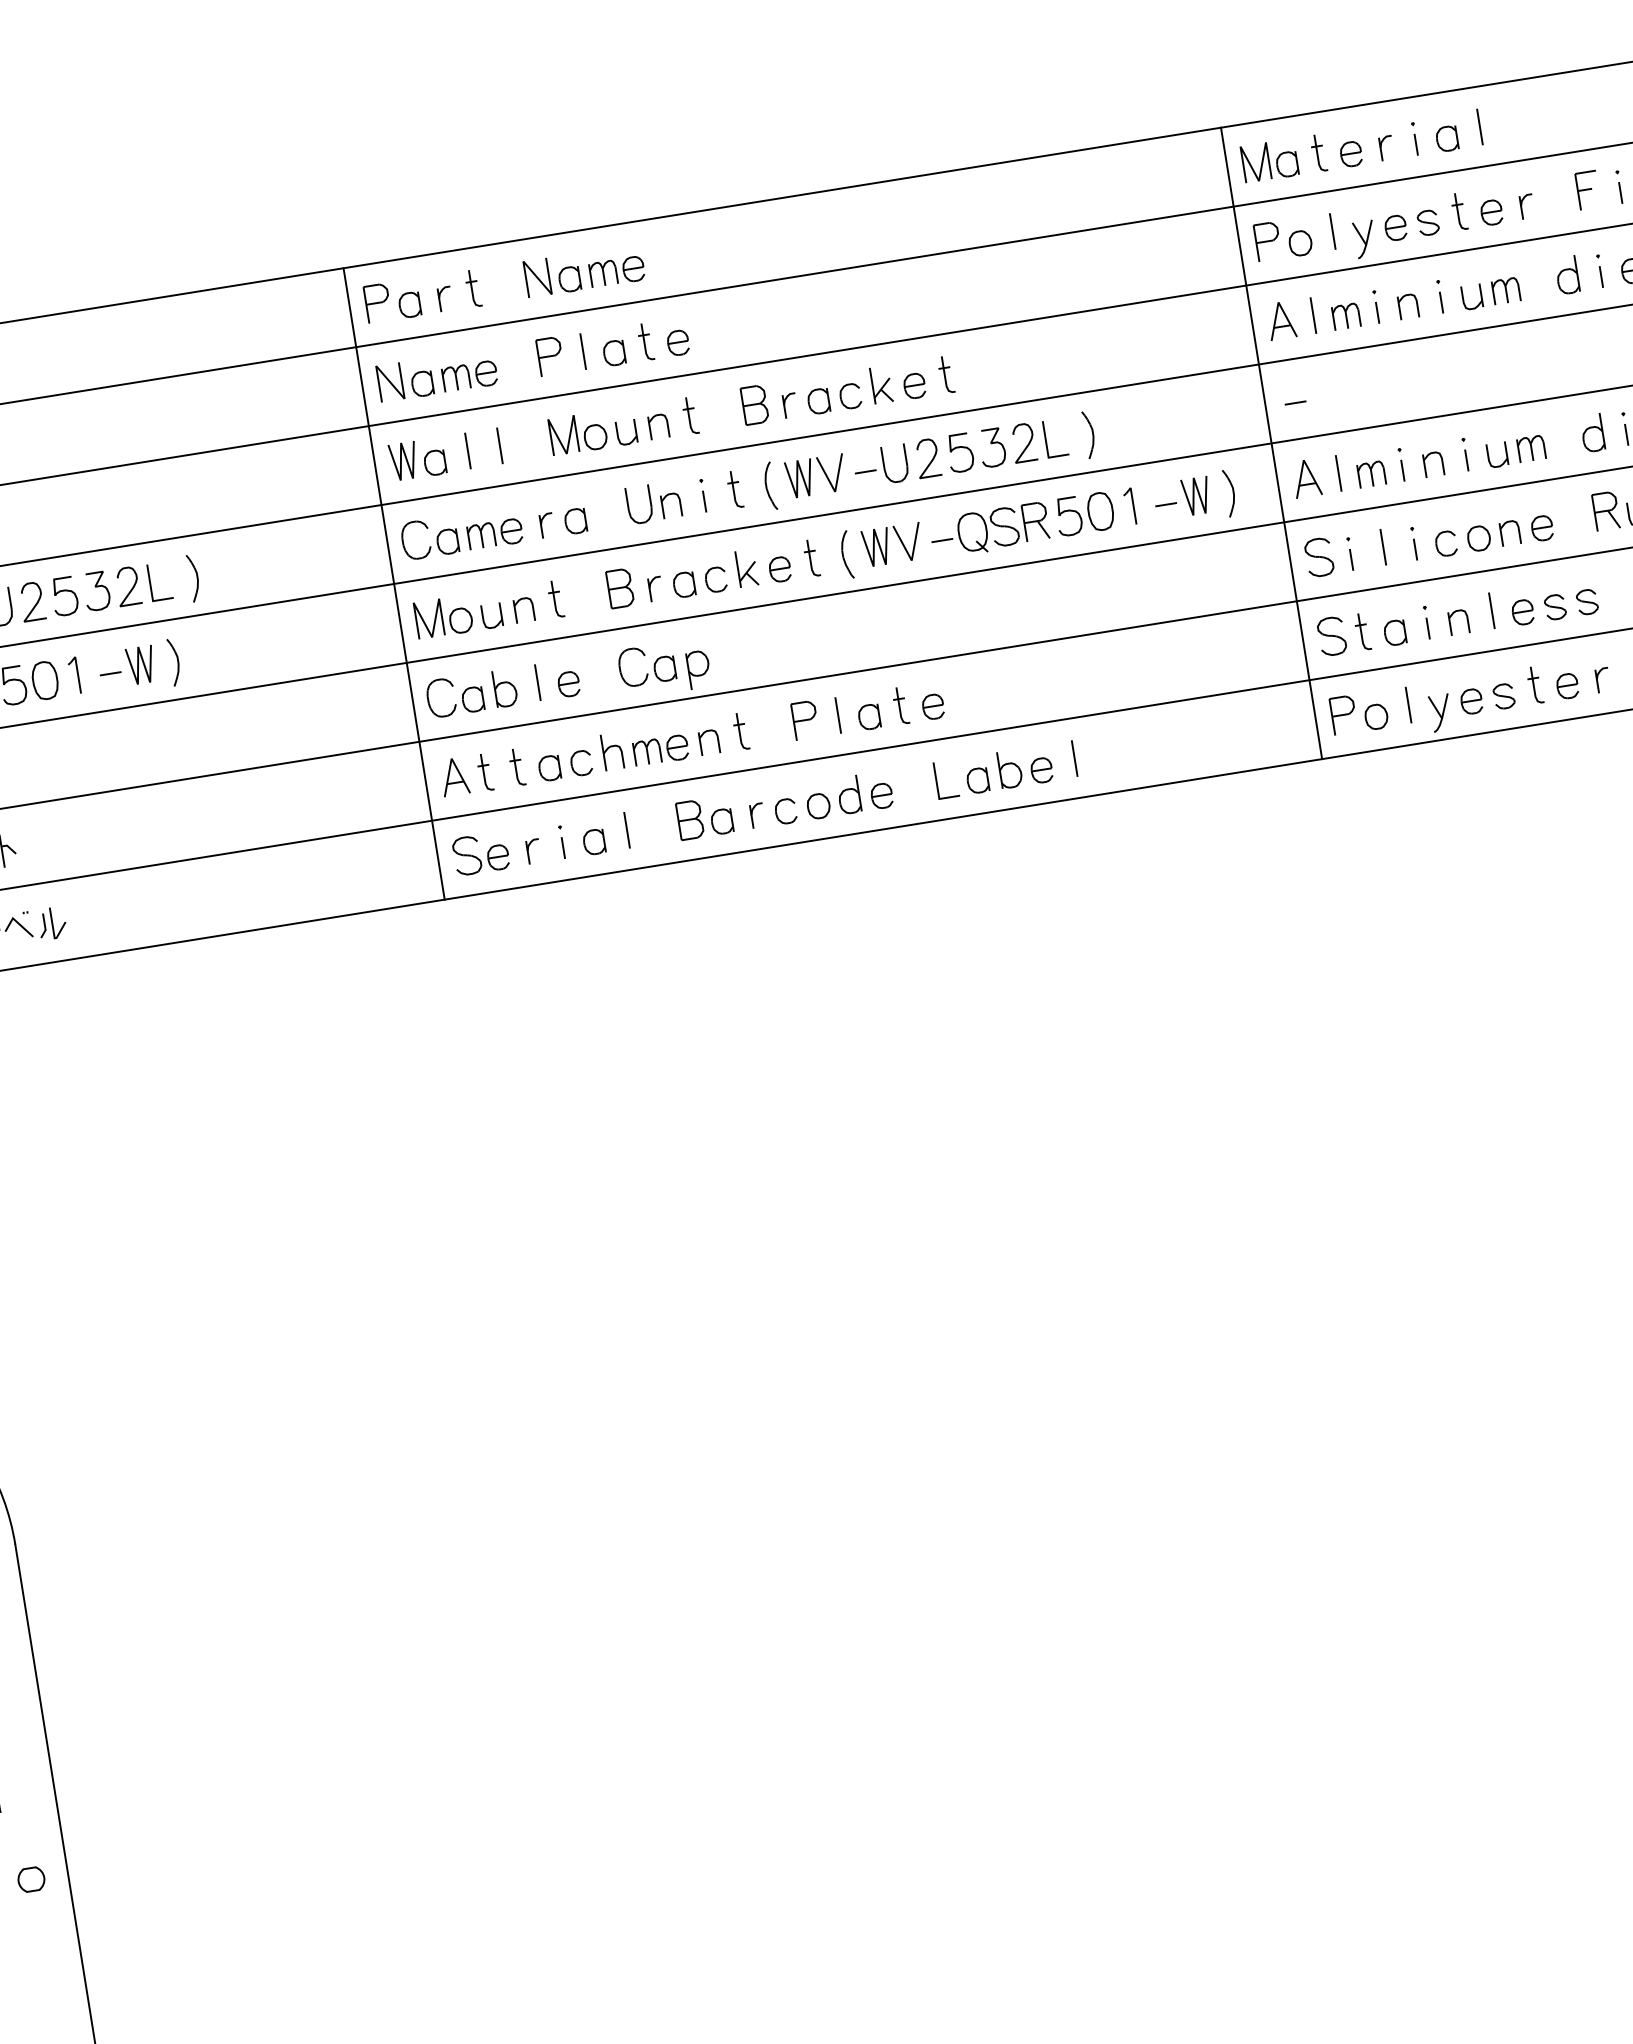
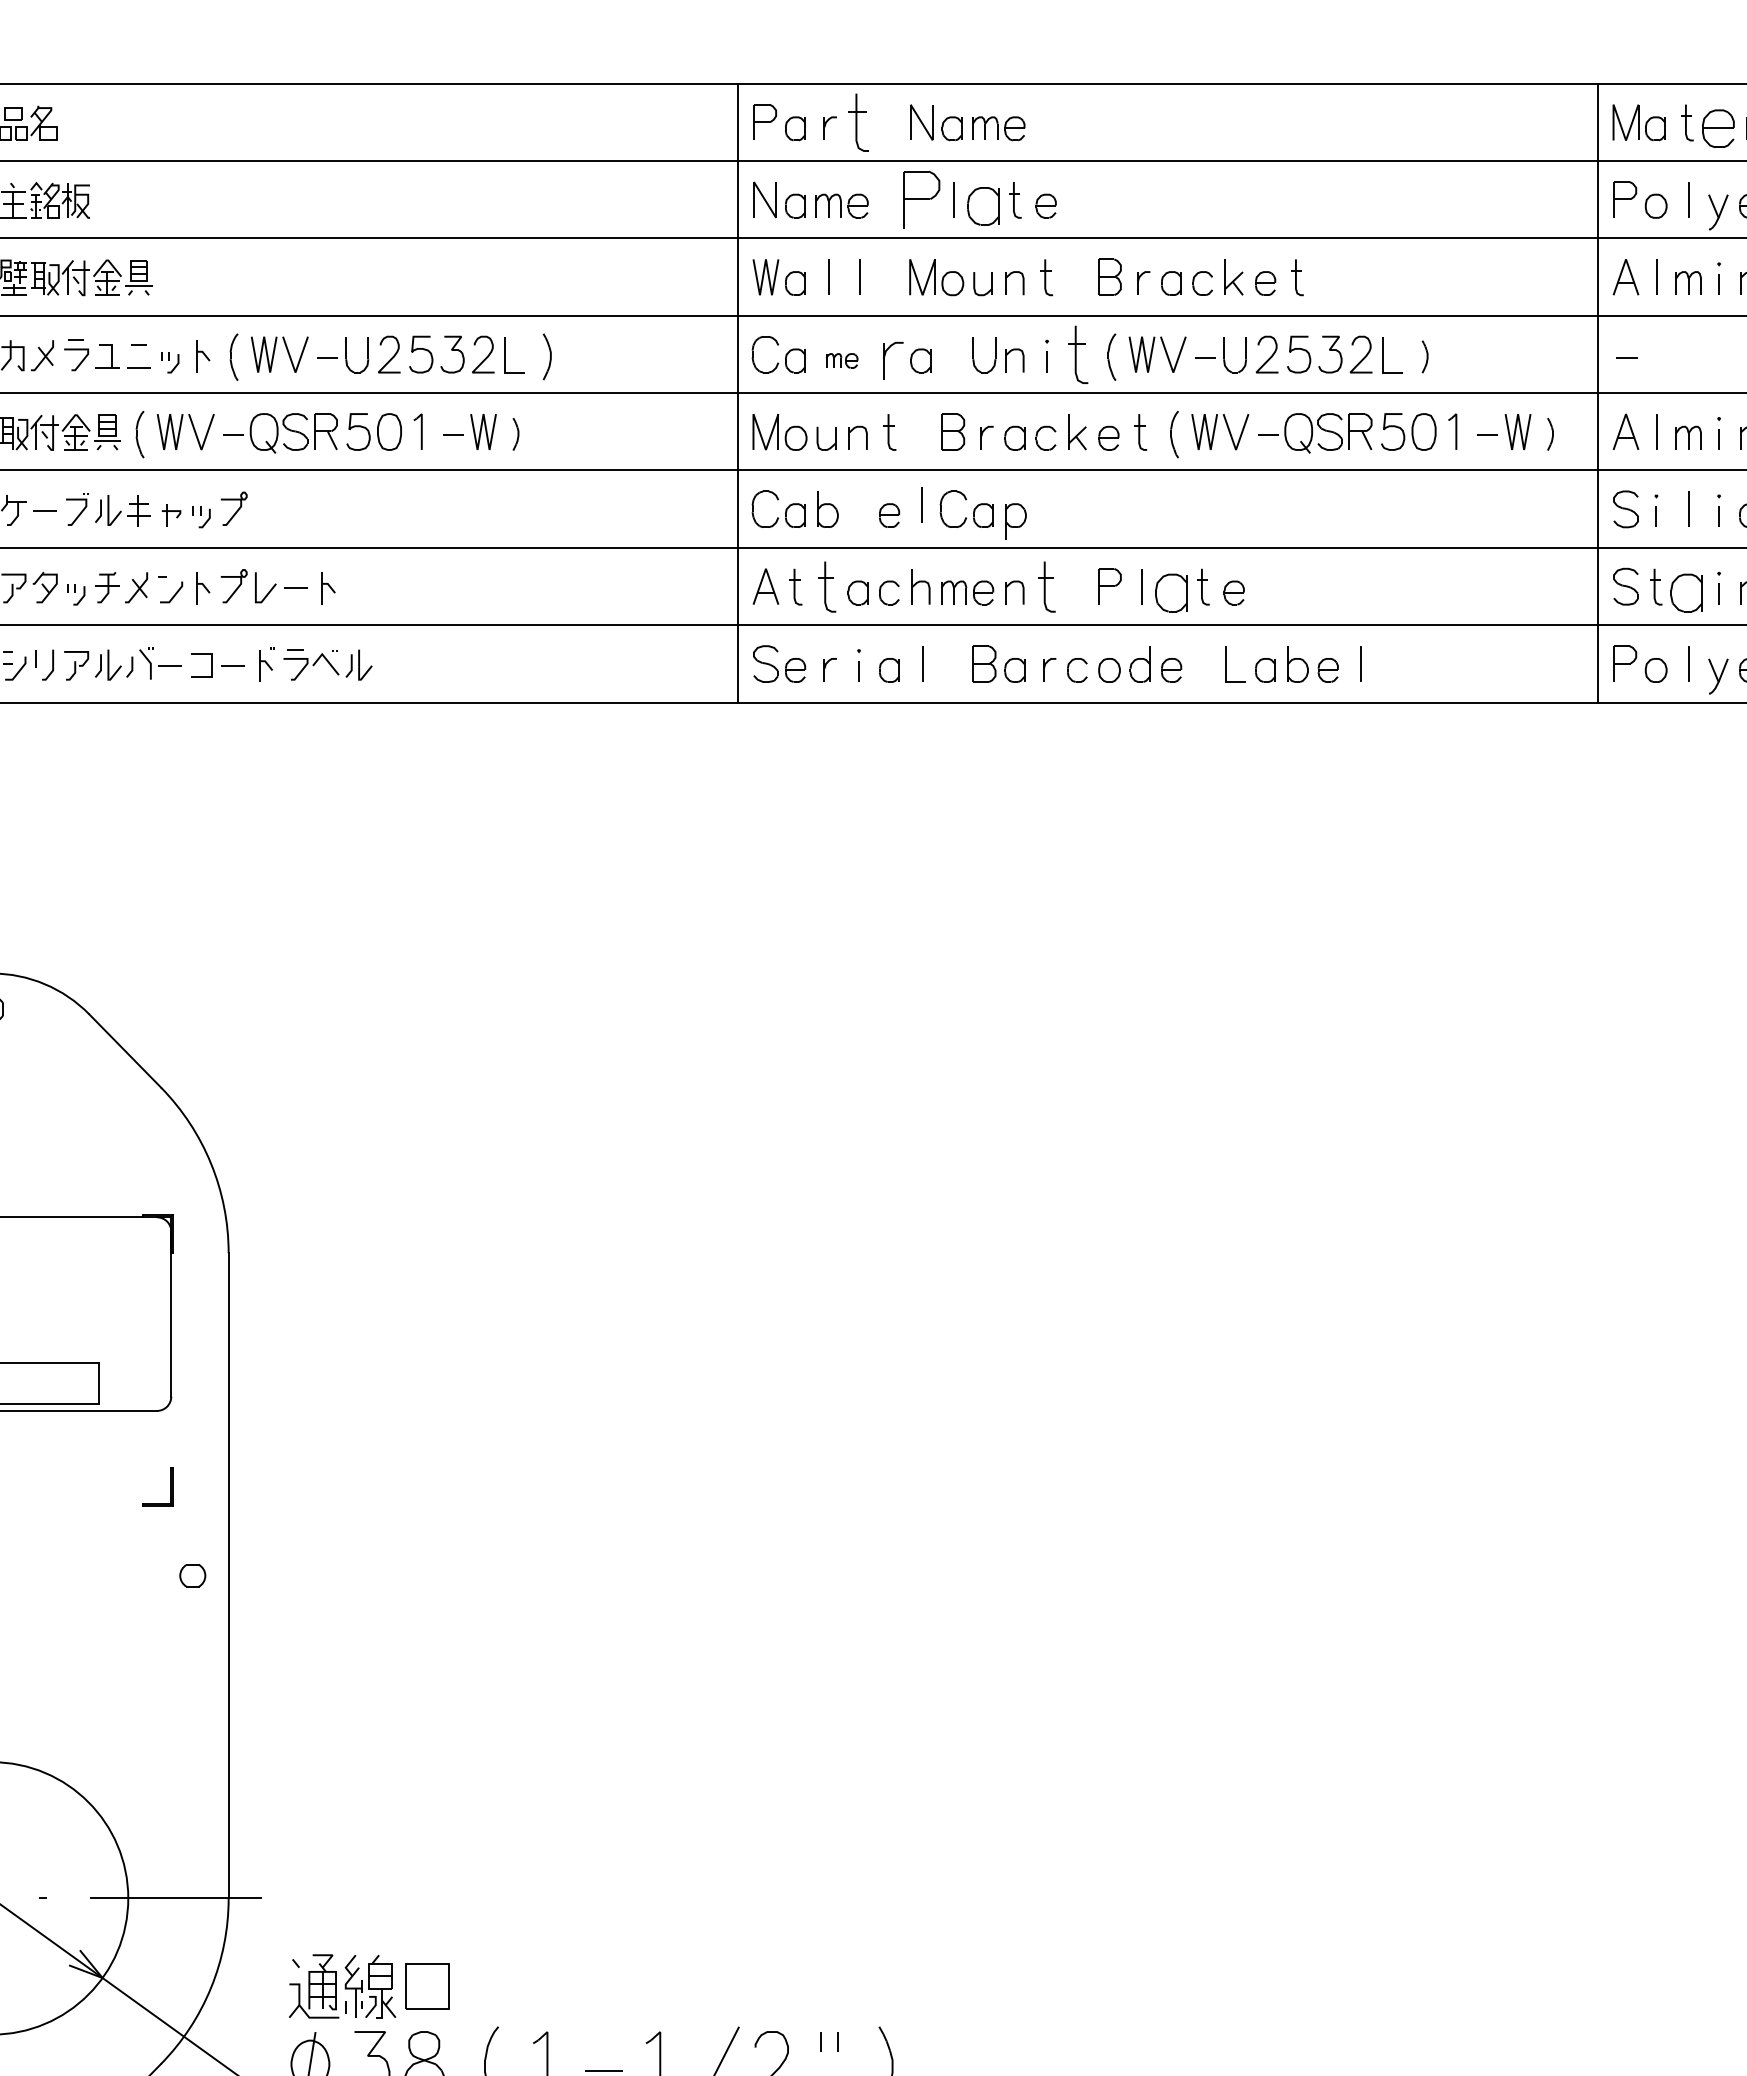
part: (1350, 153) -> (1717, 128), size x1.6
part: (473, 288) -> (858, 122), size x1.6
part: (614, 352) -> (983, 205), size x1.6
part: (549, 356) -> (921, 199), size x1.6
part: (1088, 434) -> (1424, 356), size x0.7
part: (734, 489) -> (1077, 354), size x1.6
part: (1230, 493) -> (1550, 434), size x0.7
part: (546, 525) -> (892, 360), size x1.6
part: (494, 533) -> (841, 360), size x0.6
part: (1394, 632) -> (1686, 592), size x1.6
part: (174, 662) -> (515, 434), size x0.7
line: (537, 681) -> (921, 504), moved
part: (869, 716) -> (1171, 592), size x1.6
part: (740, 730) -> (1046, 586), size x1.4
part: (517, 766) -> (827, 586), size x1.4

